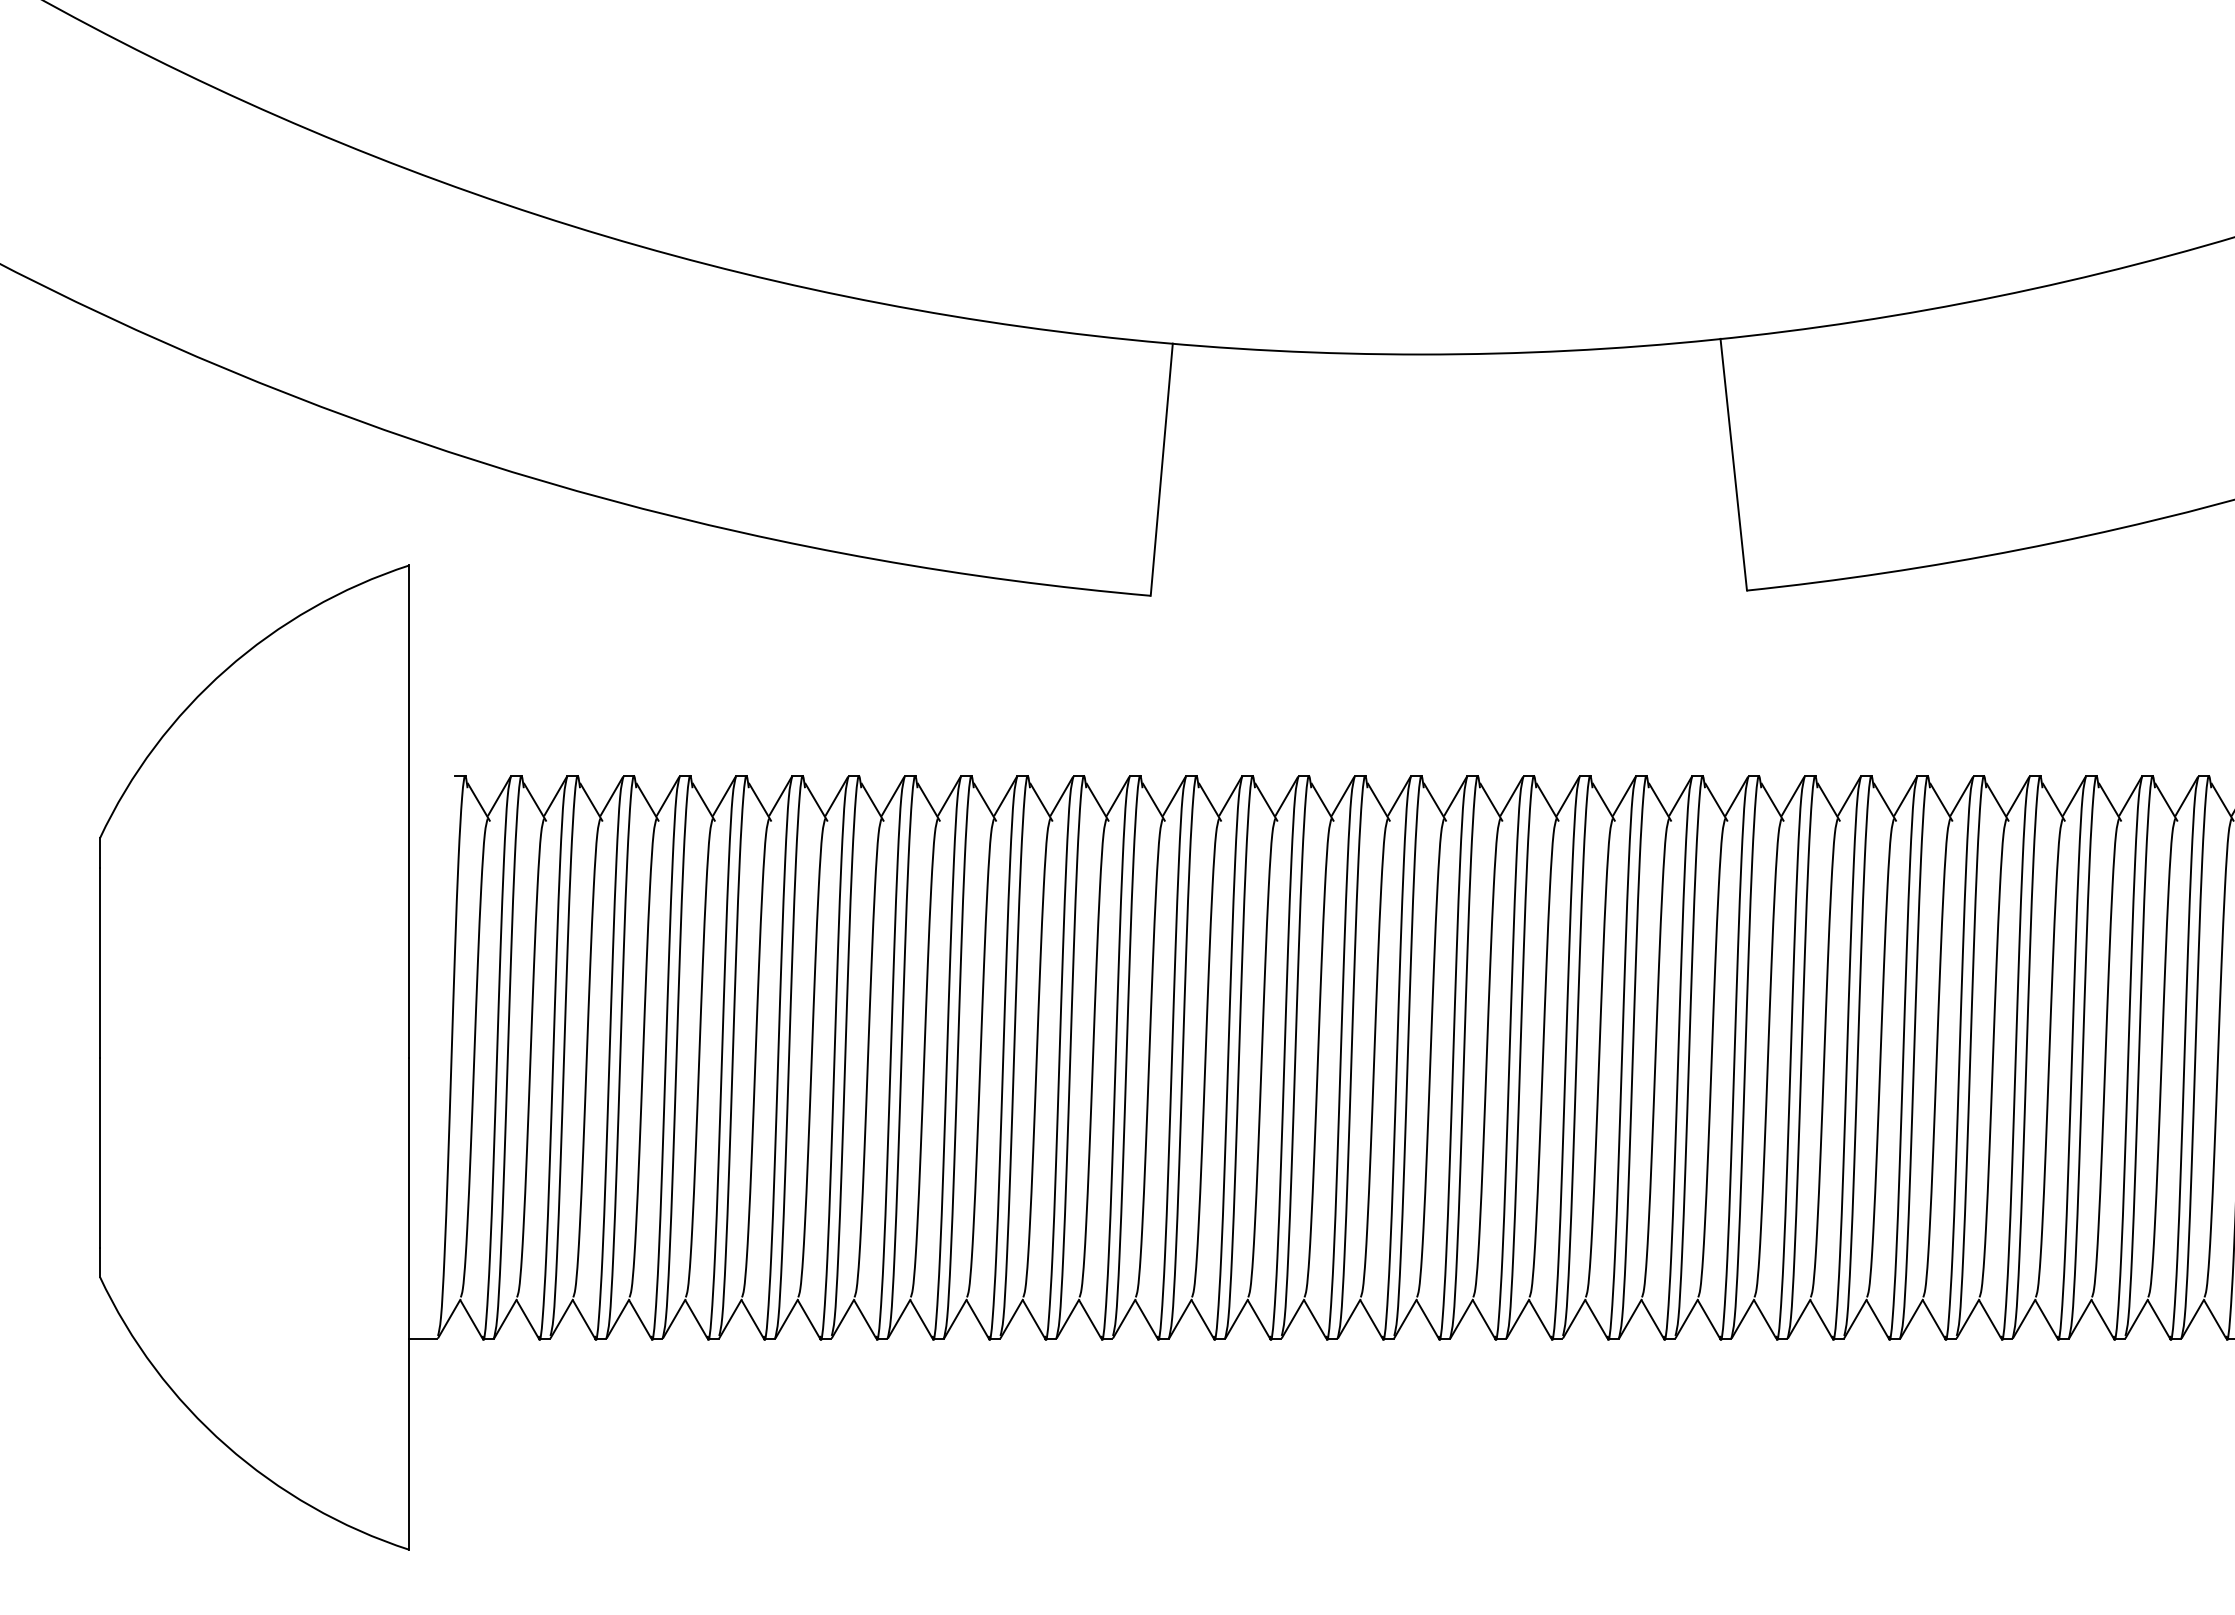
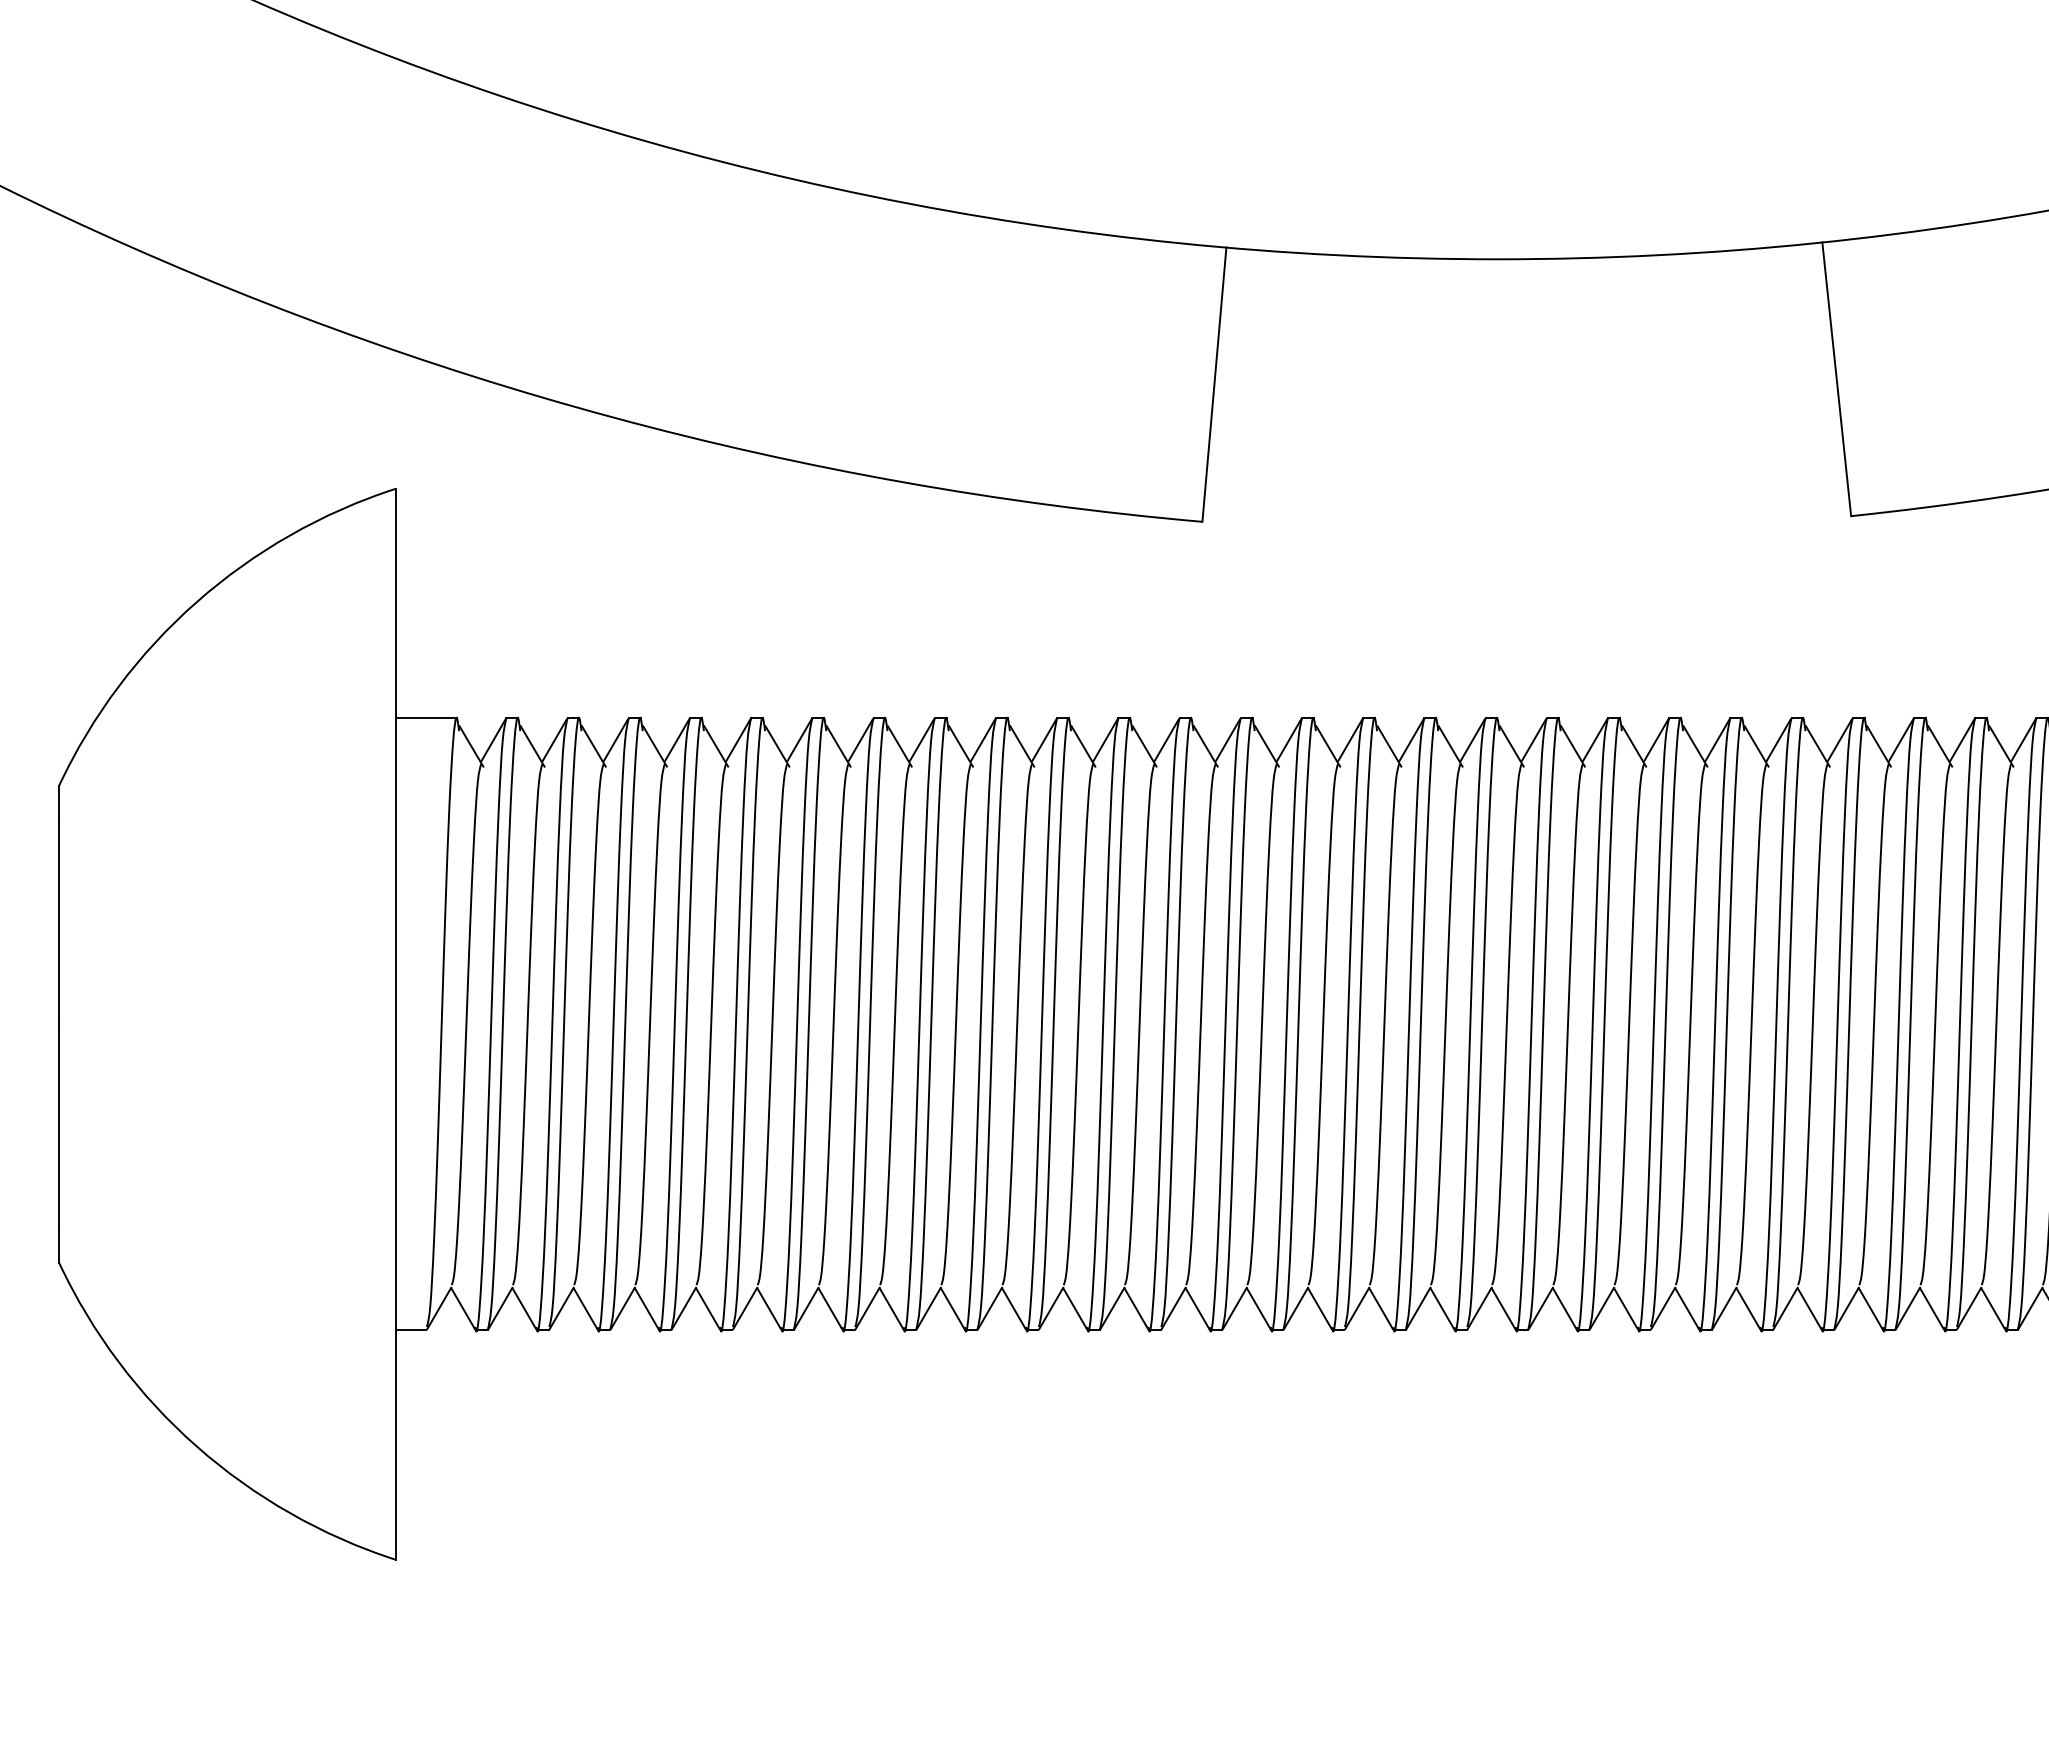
line: (431, 776) -> (419, 718), added

